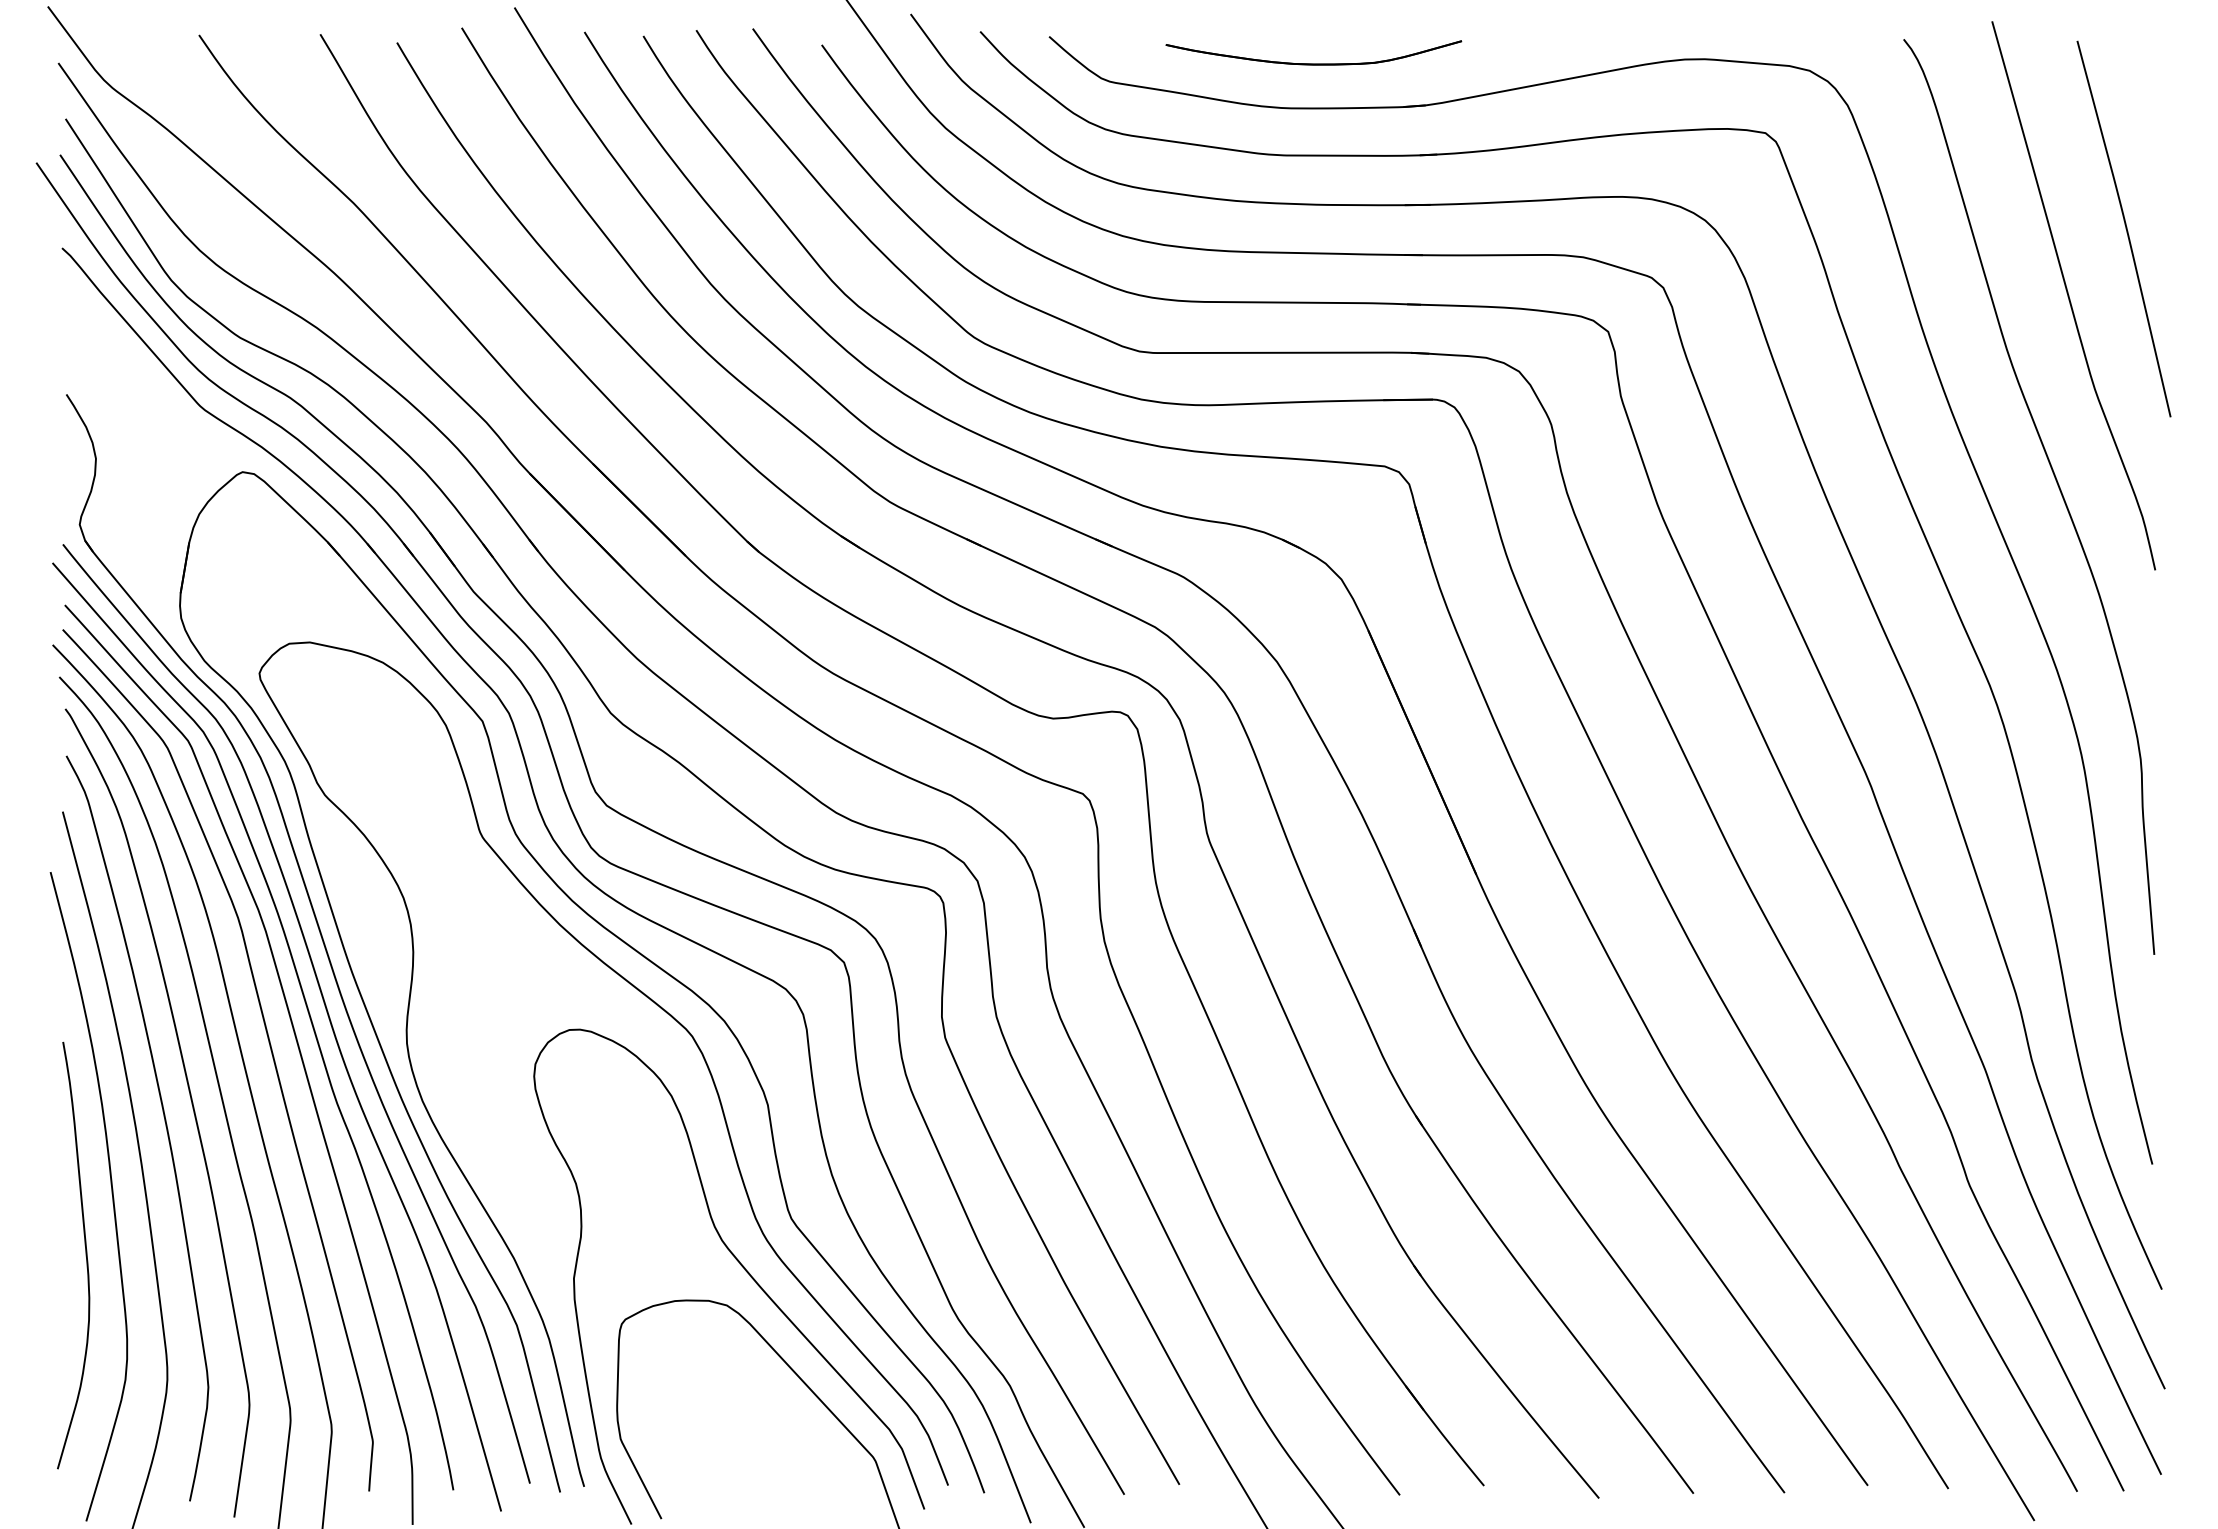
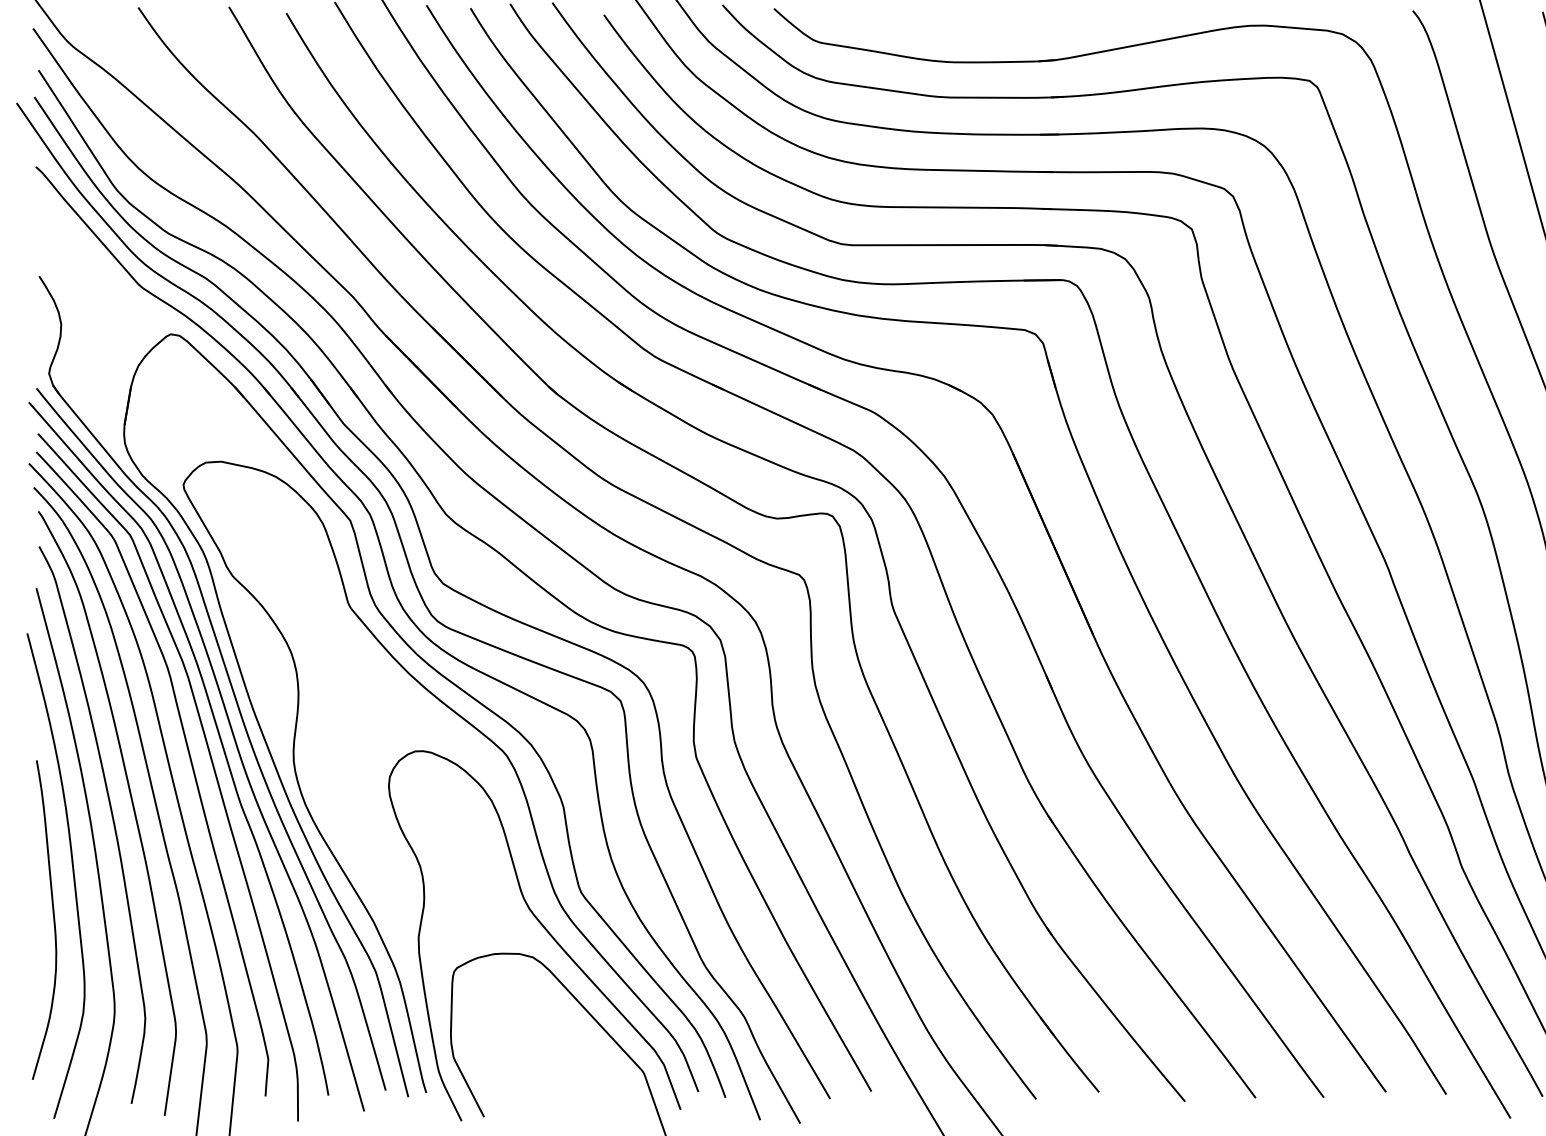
part: (1313, 63) -> (971, 28), removed

